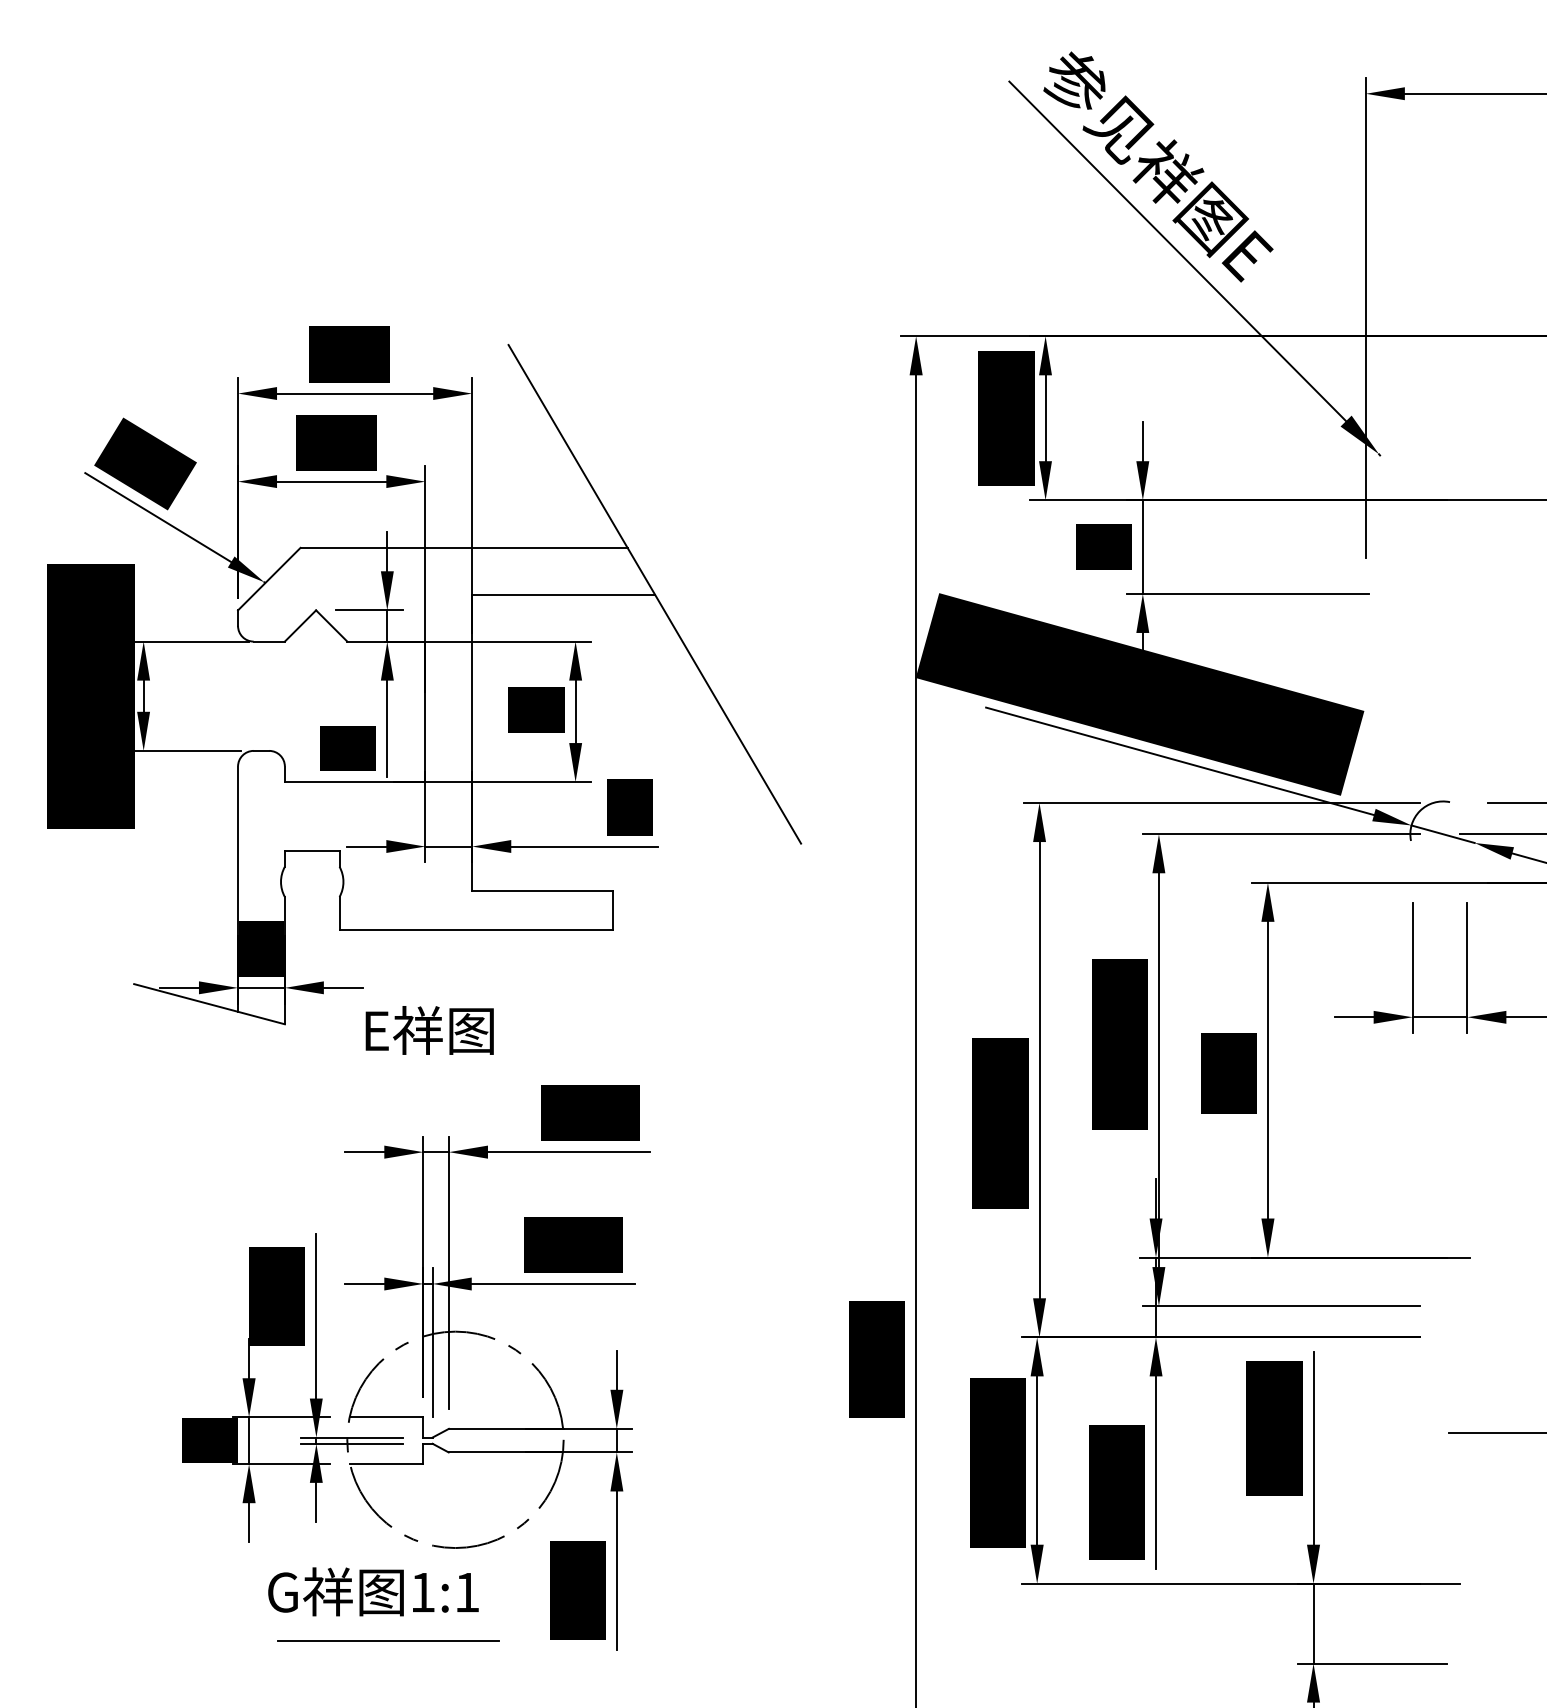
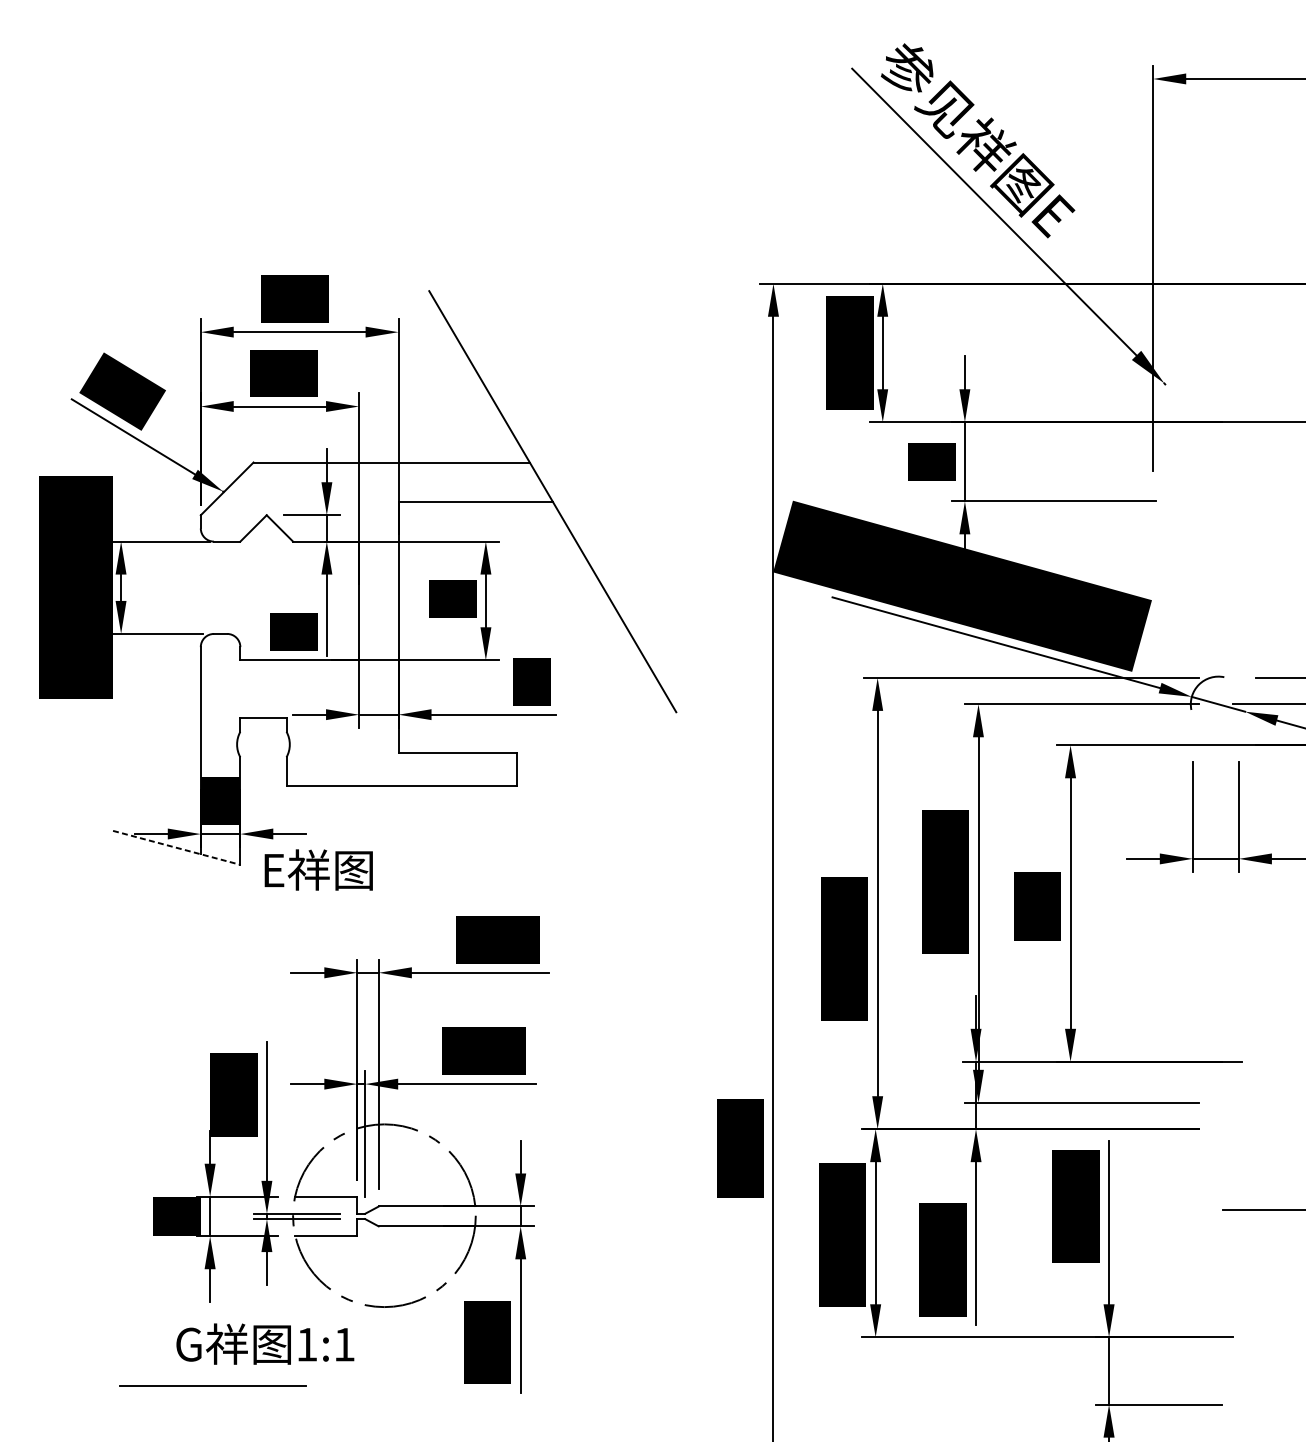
line: (210, 1004) -> (177, 848), solid -> dashed
text: (429, 1030) -> (318, 870), moved
text: (373, 1591) -> (265, 1343), moved
line: (388, 1640) -> (213, 1385), moved

